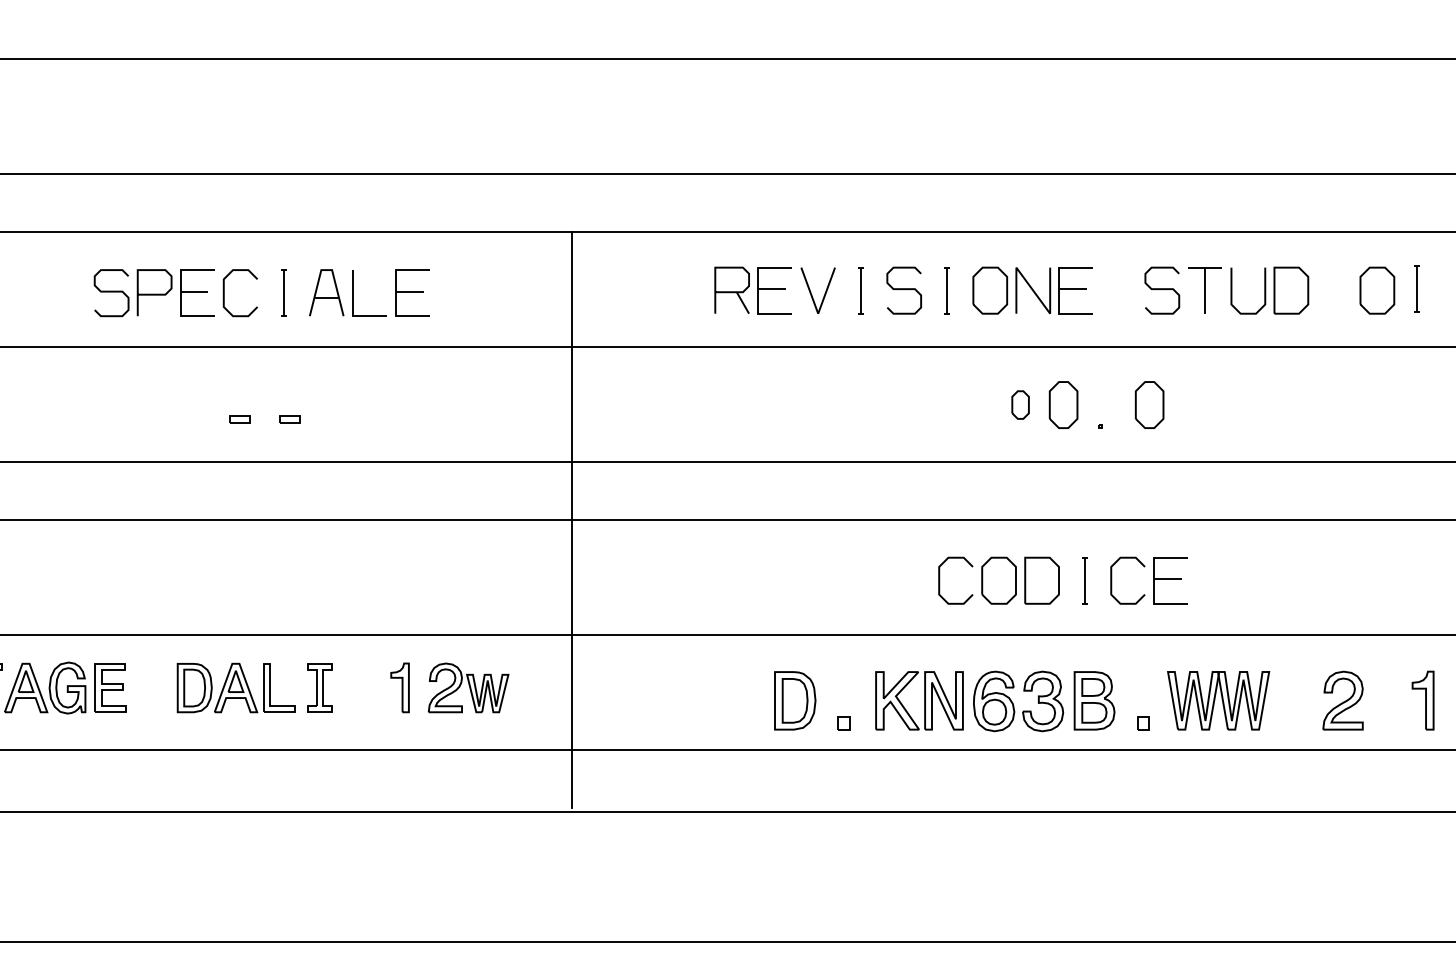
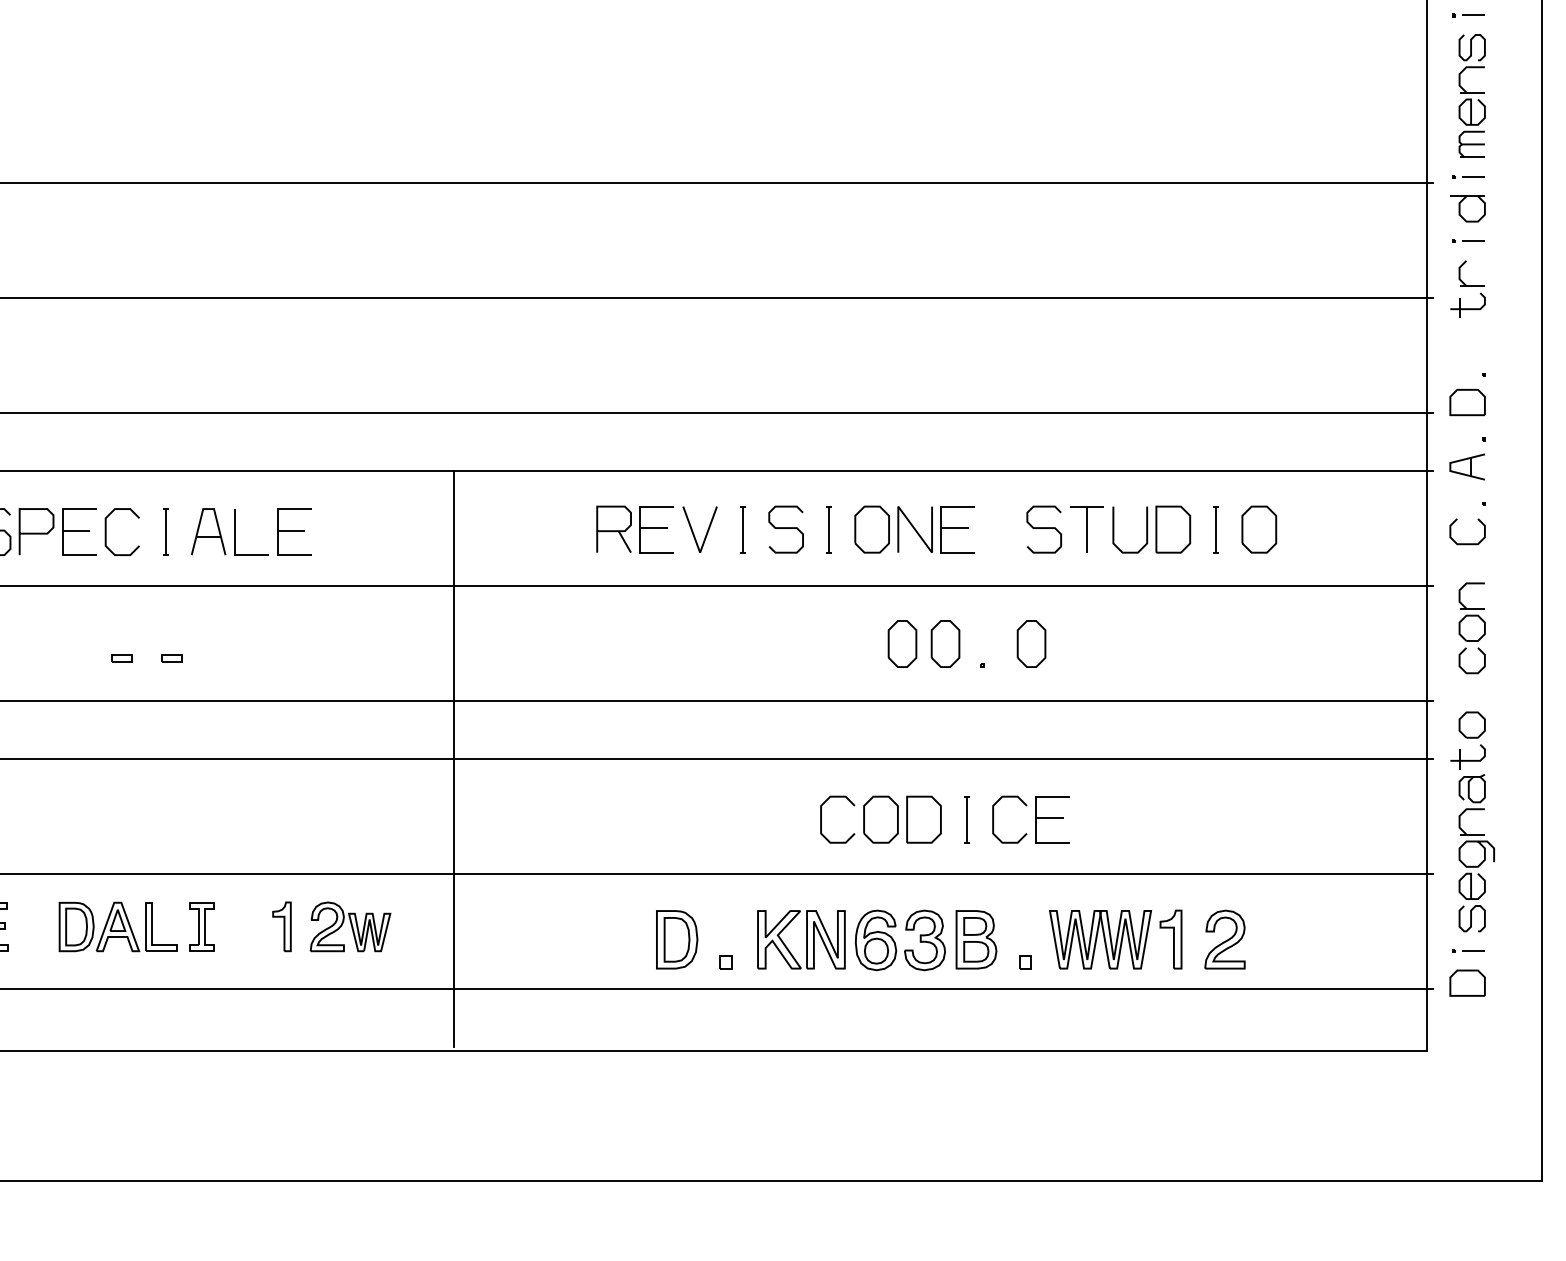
part: (1416, 288) -> (1215, 529), moved
part: (1020, 404) -> (902, 643), size x1.67
part: (1422, 700) -> (1170, 939), moved

